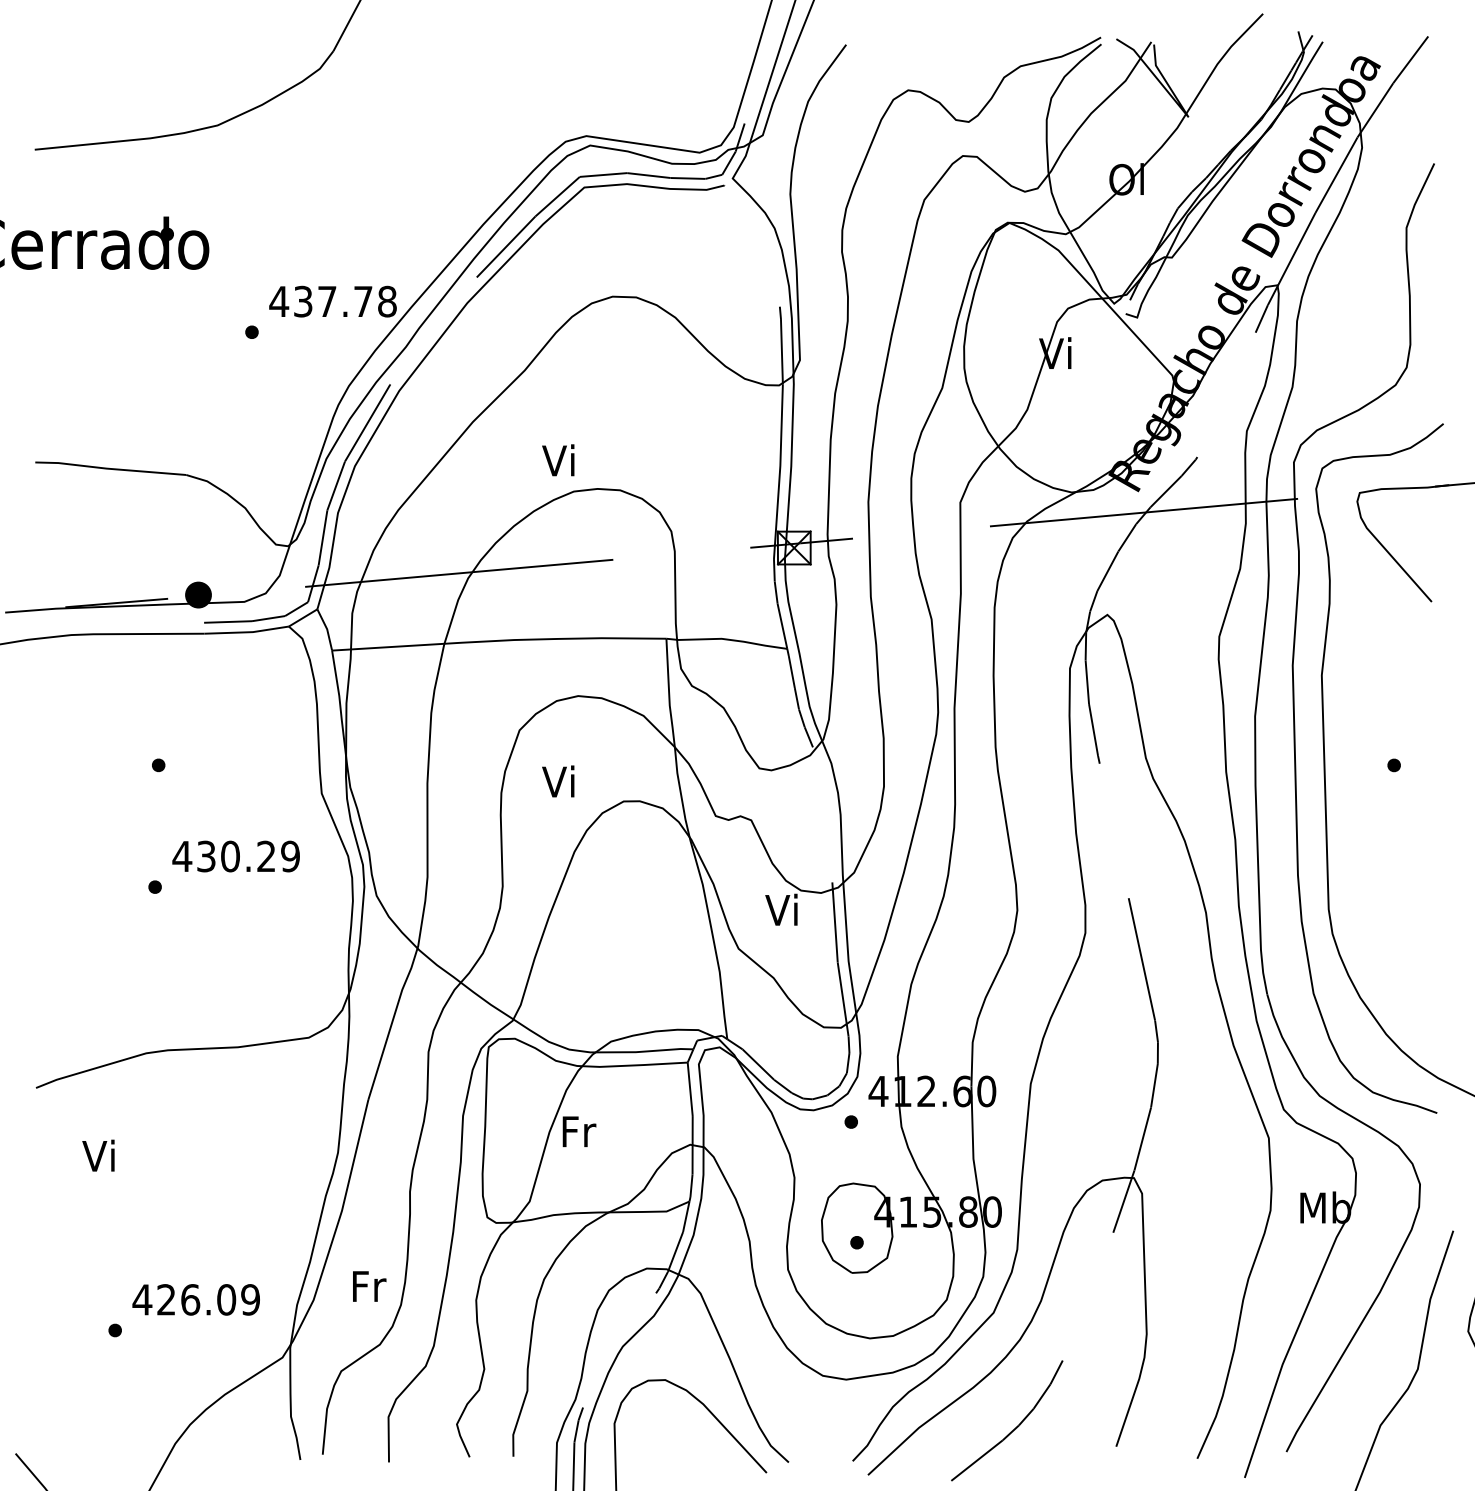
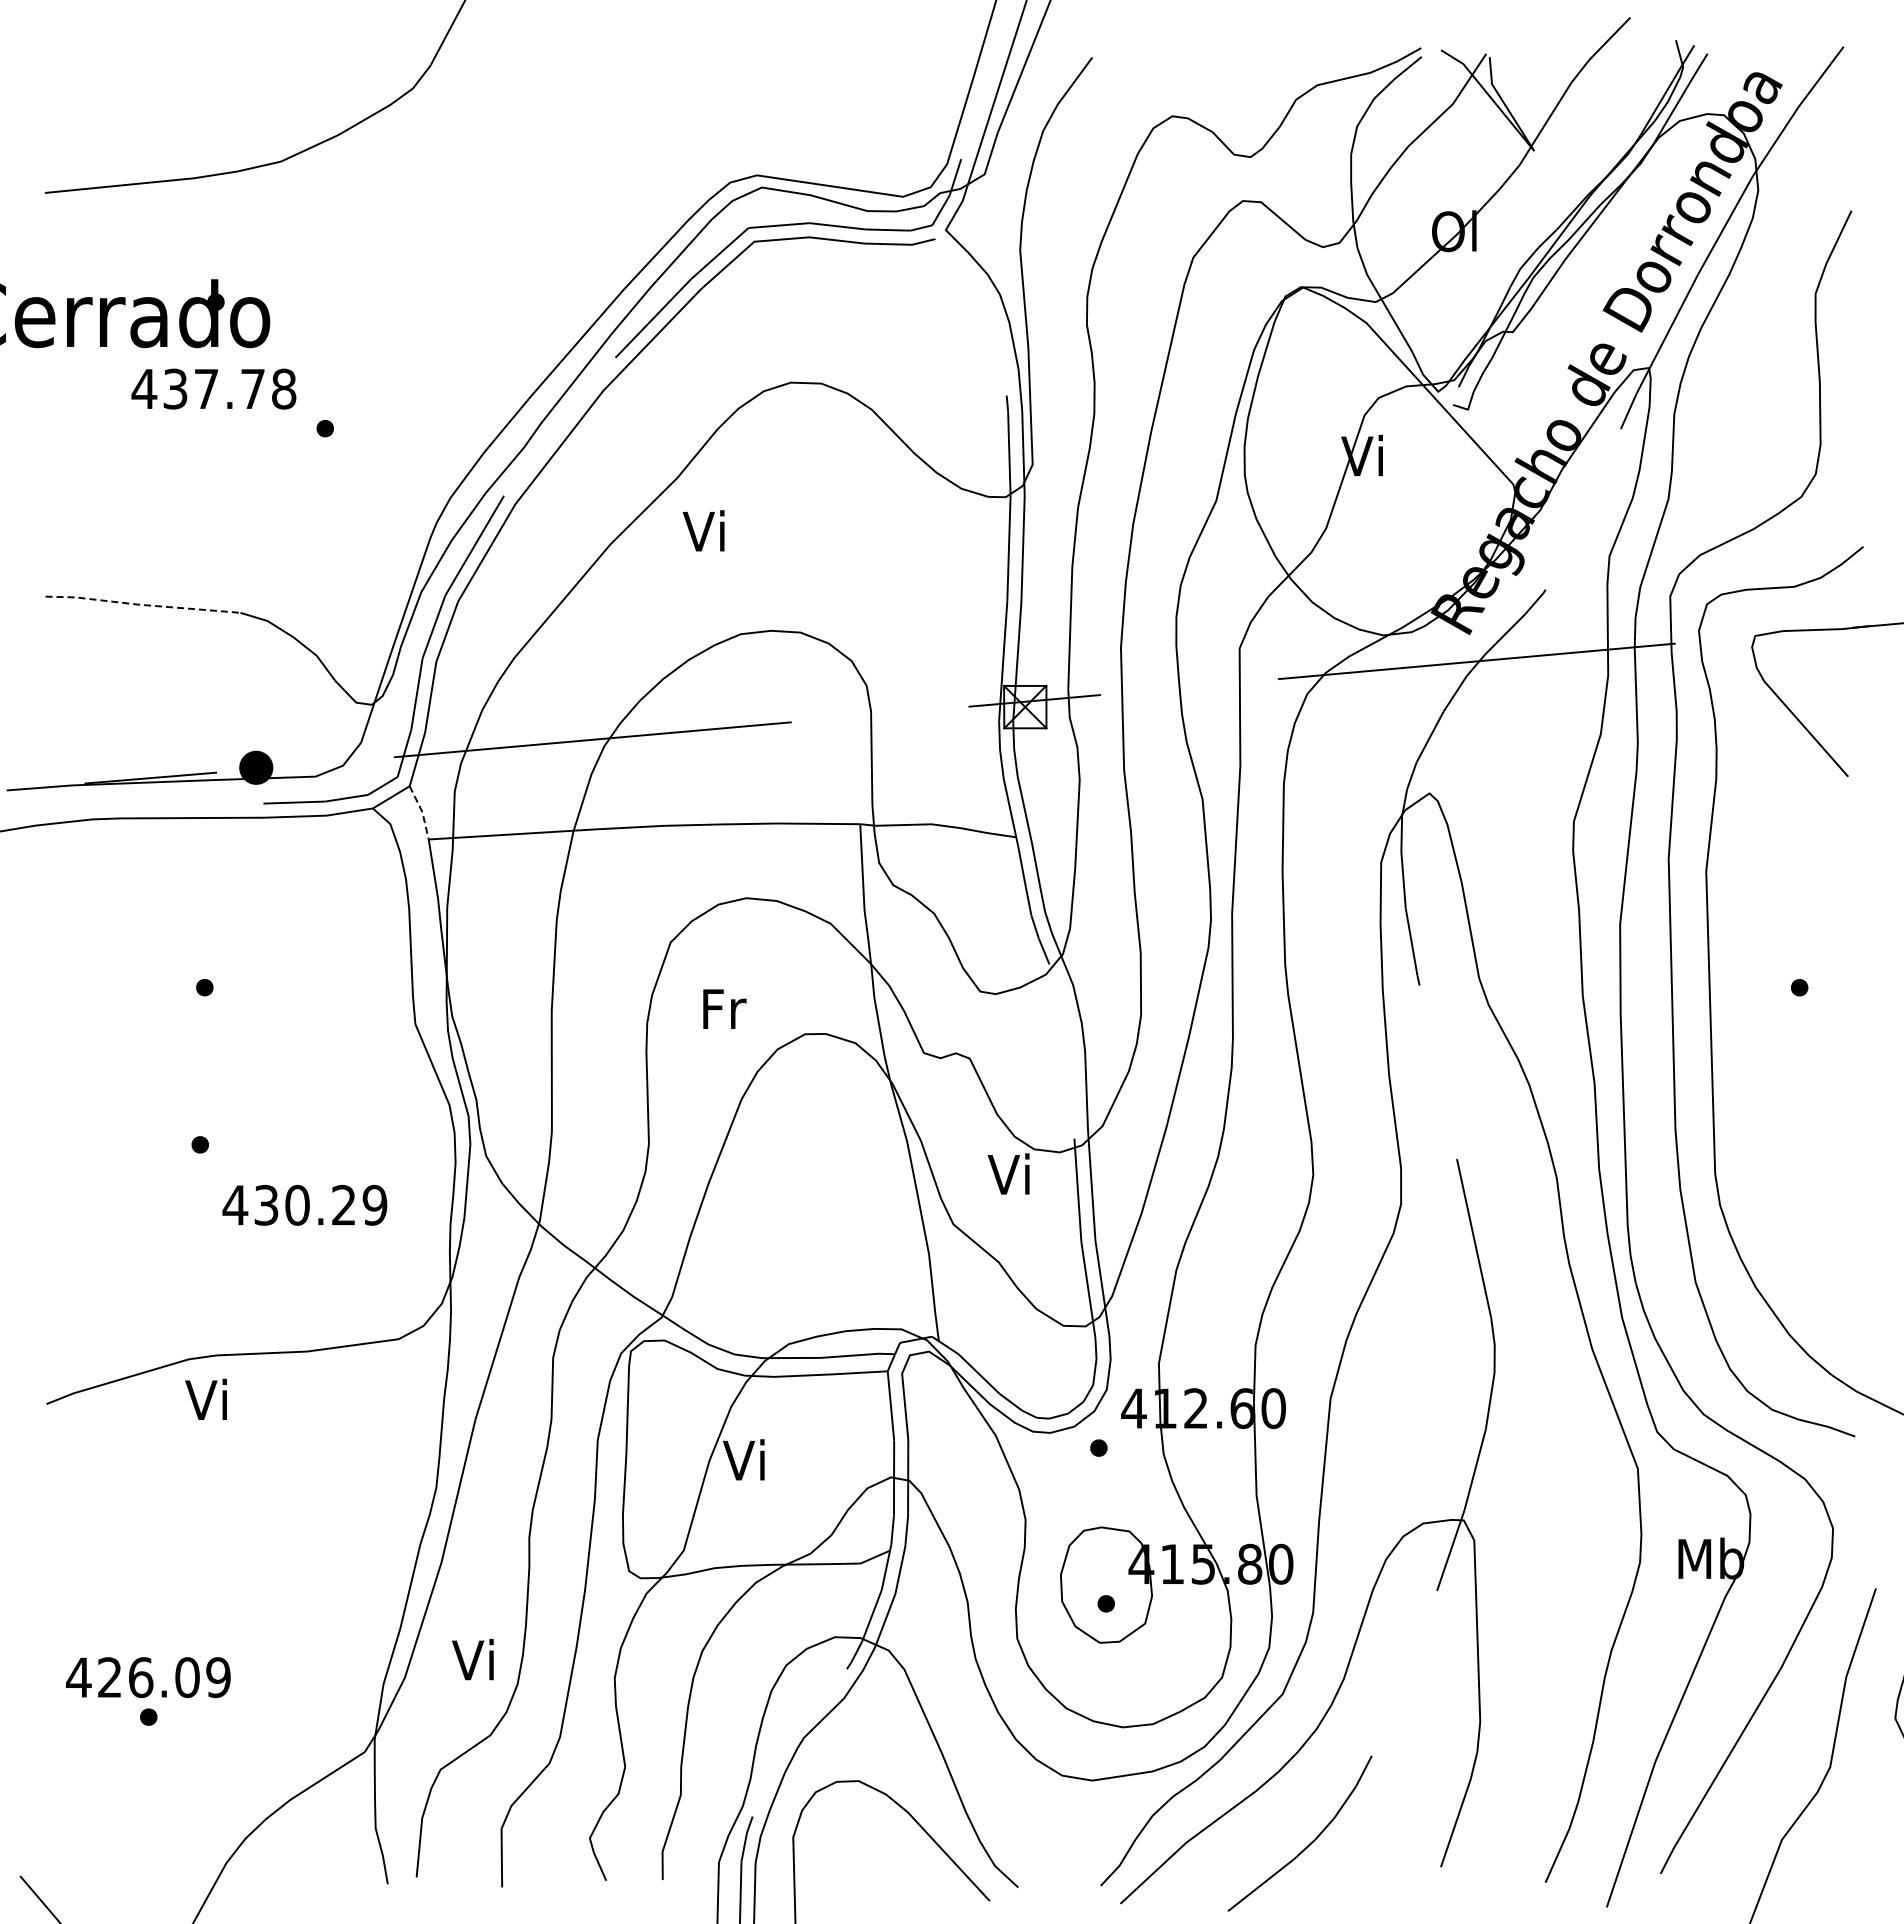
text: (332, 301) -> (213, 388), moved
text: (558, 460) -> (703, 530), moved
line: (110, 468) -> (142, 604), solid -> dashed
line: (327, 629) -> (422, 812), solid -> dashed
text: (559, 780) -> (722, 1007), Vi -> Fr
text: (235, 855) -> (304, 1204), moved
text: (577, 1130) -> (745, 1459), Fr -> Vi
text: (97, 1154) -> (205, 1398), moved
text: (368, 1285) -> (475, 1659), Fr -> Vi
text: (196, 1299) -> (148, 1677), moved

